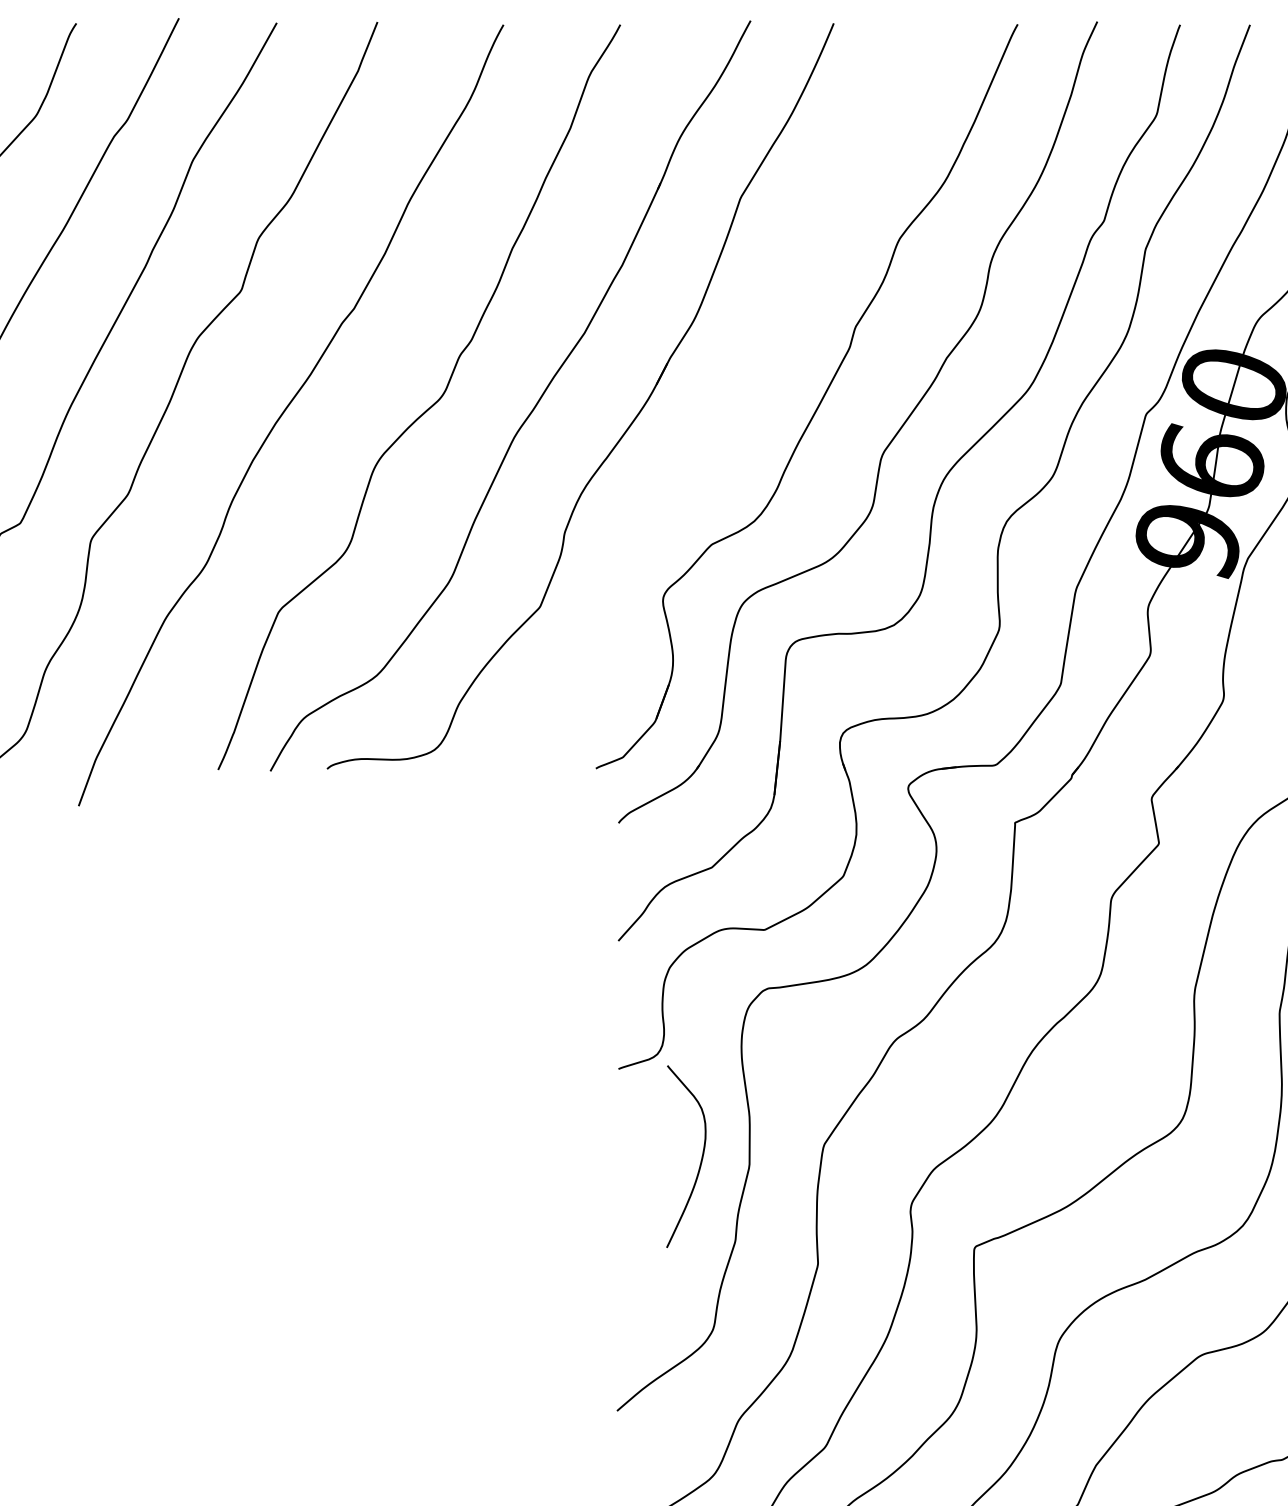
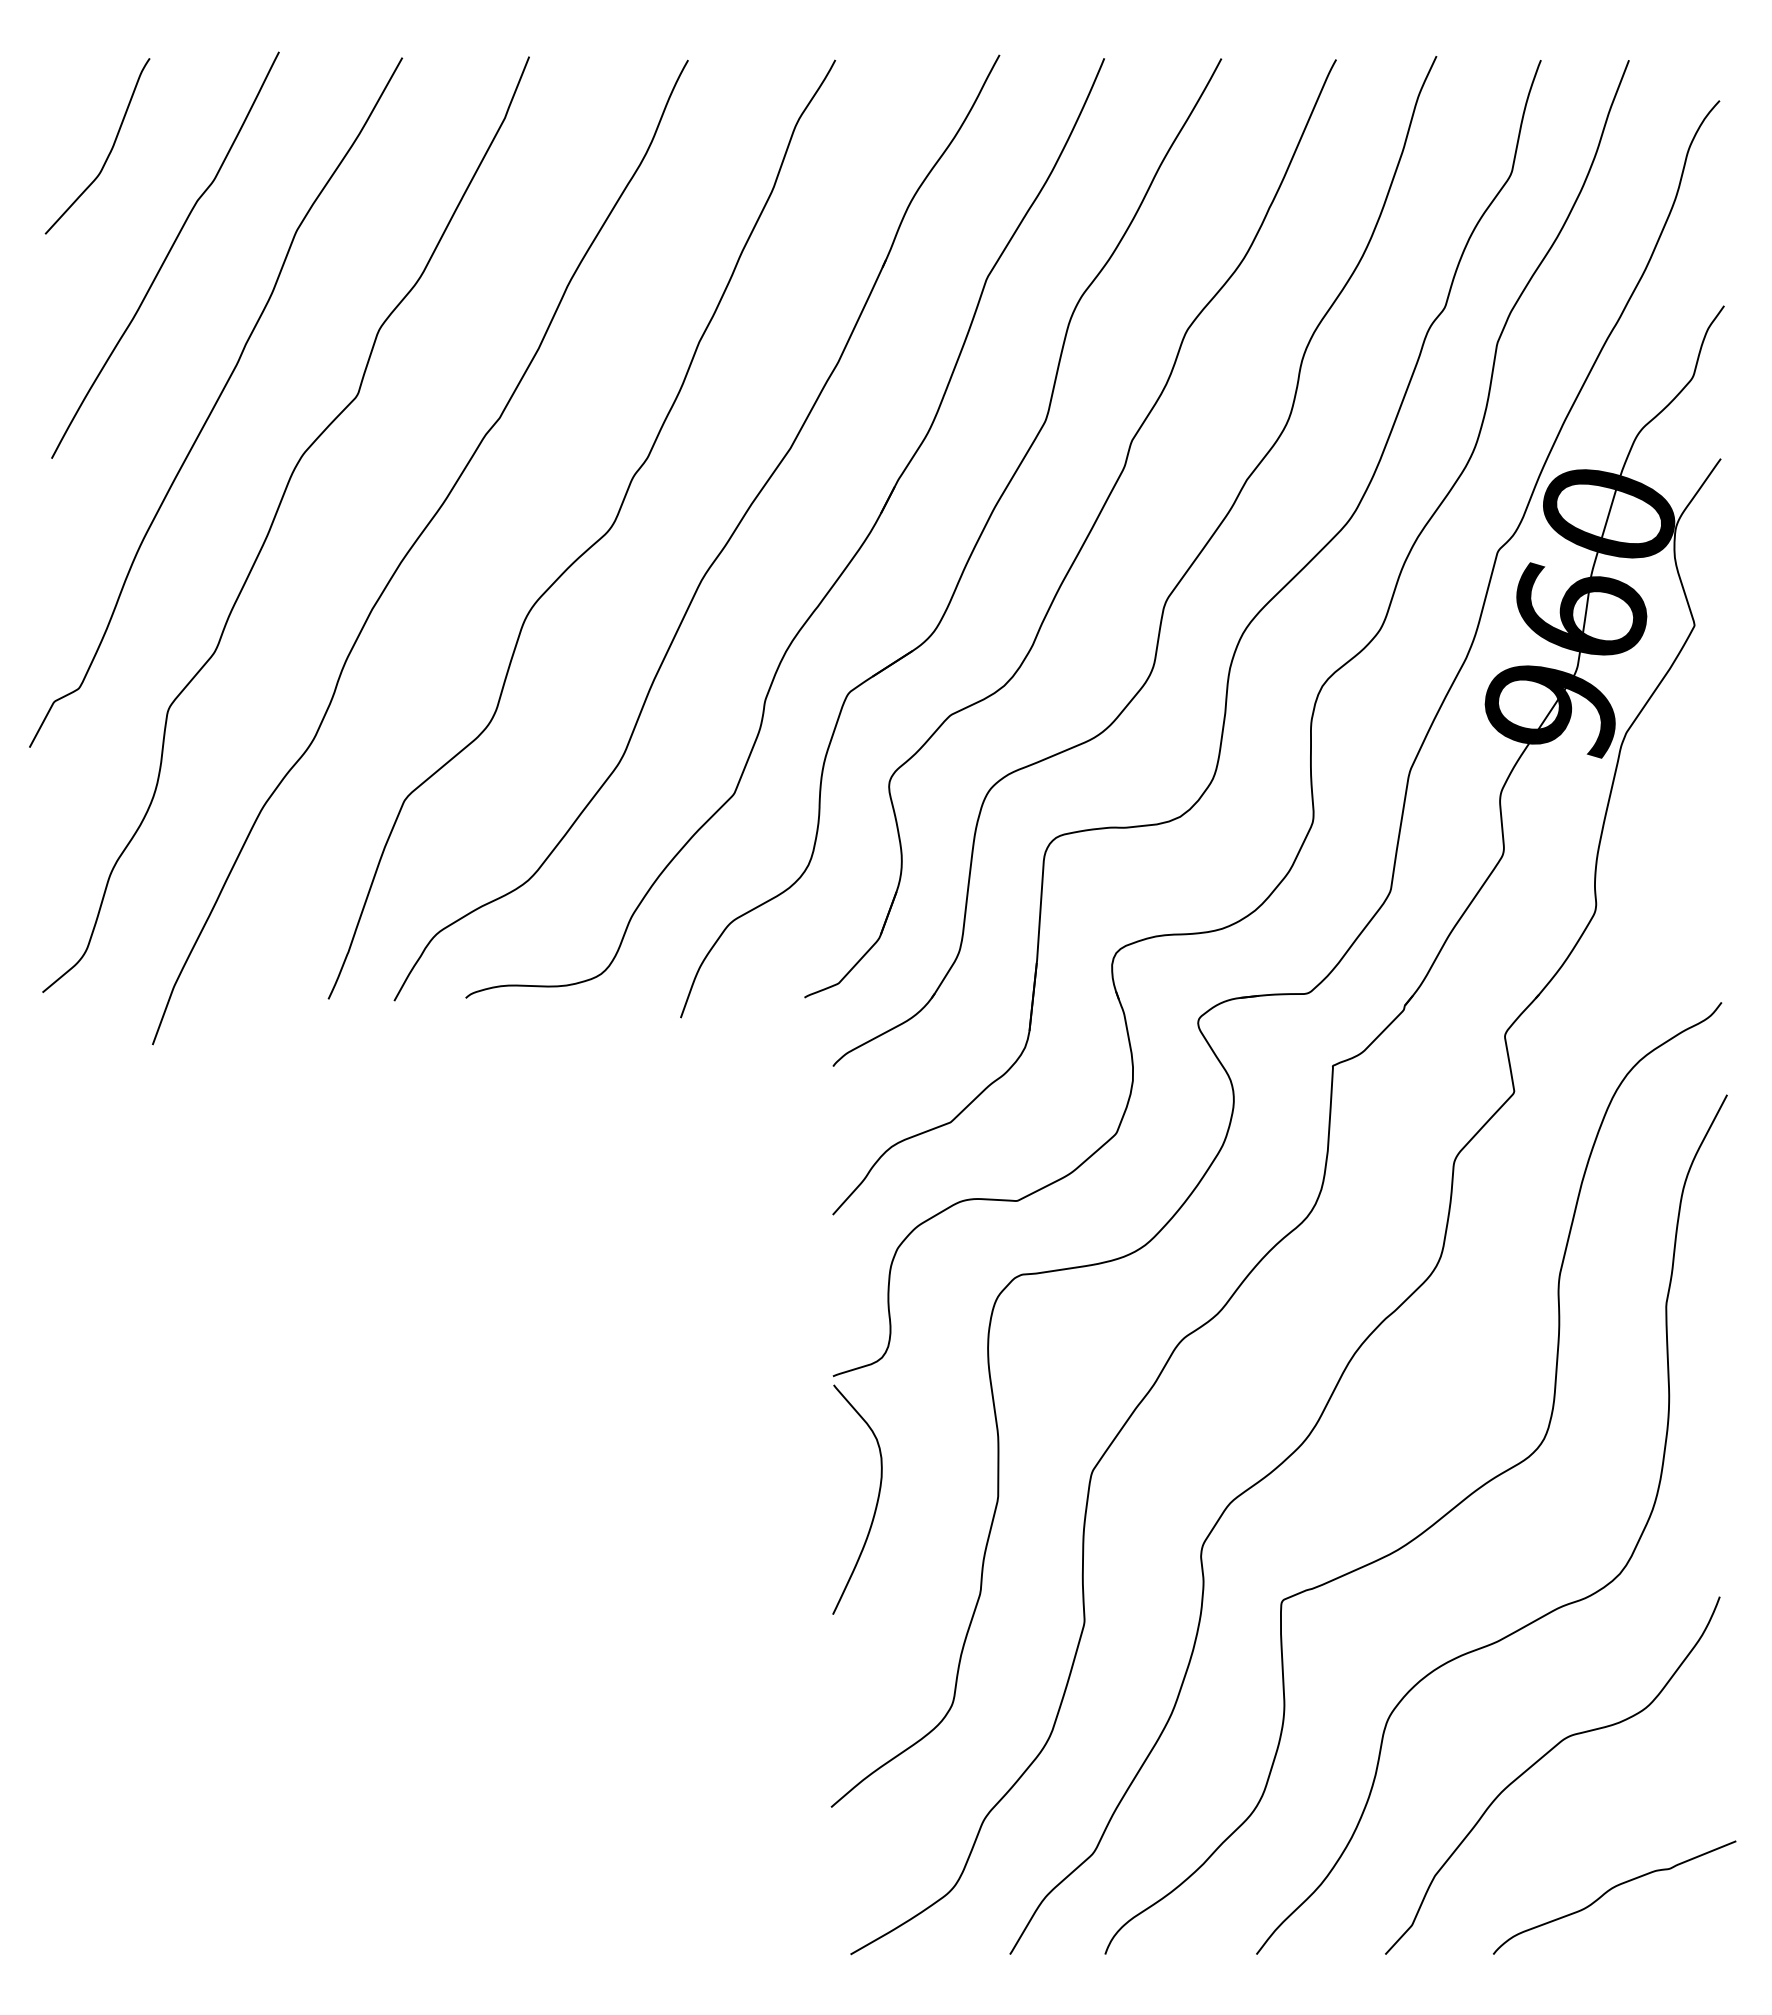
part: (729, 413) -> (972, 549), added
curve: (700, 1161) -> (875, 1505), moved

